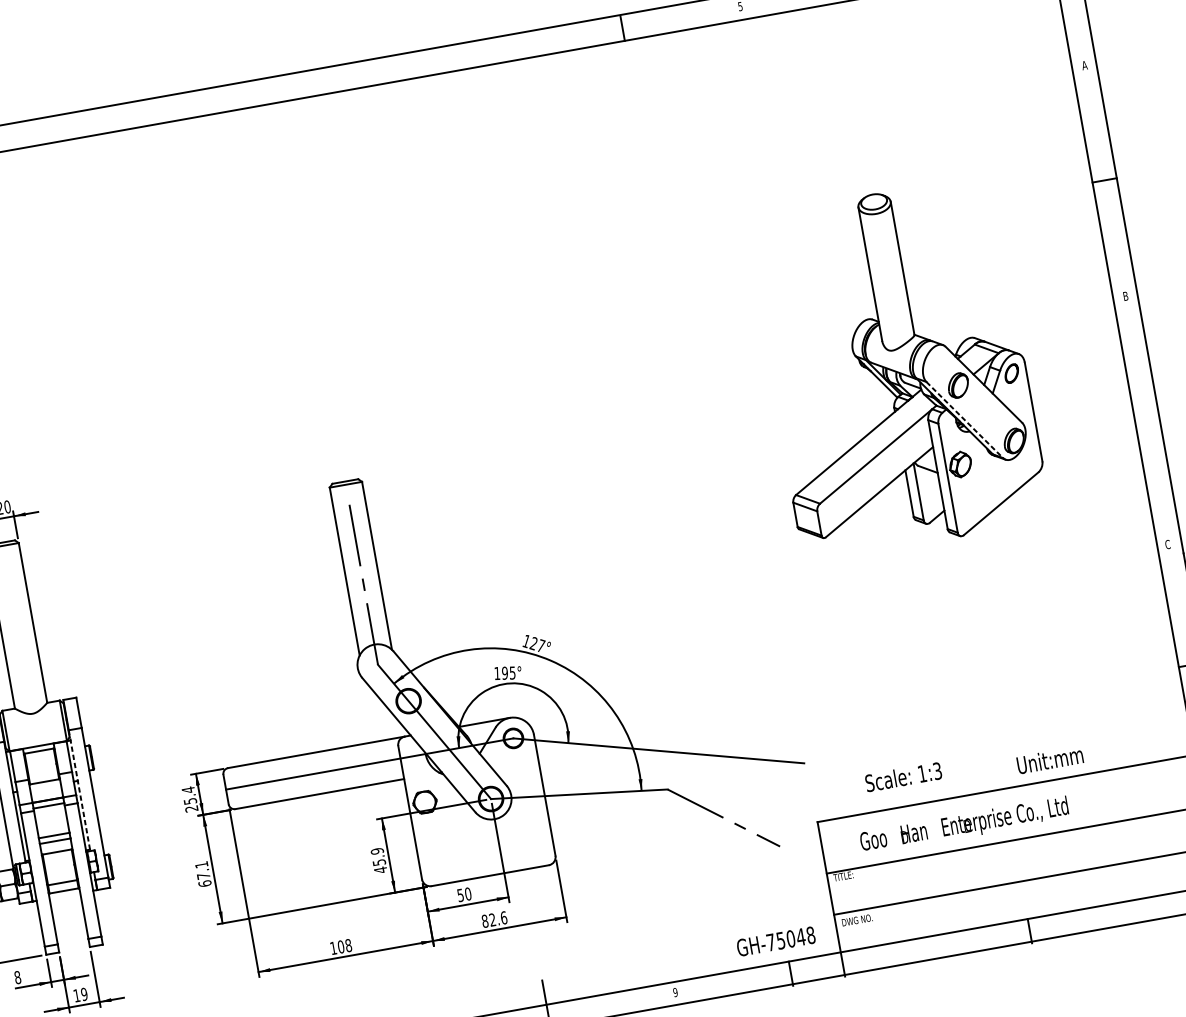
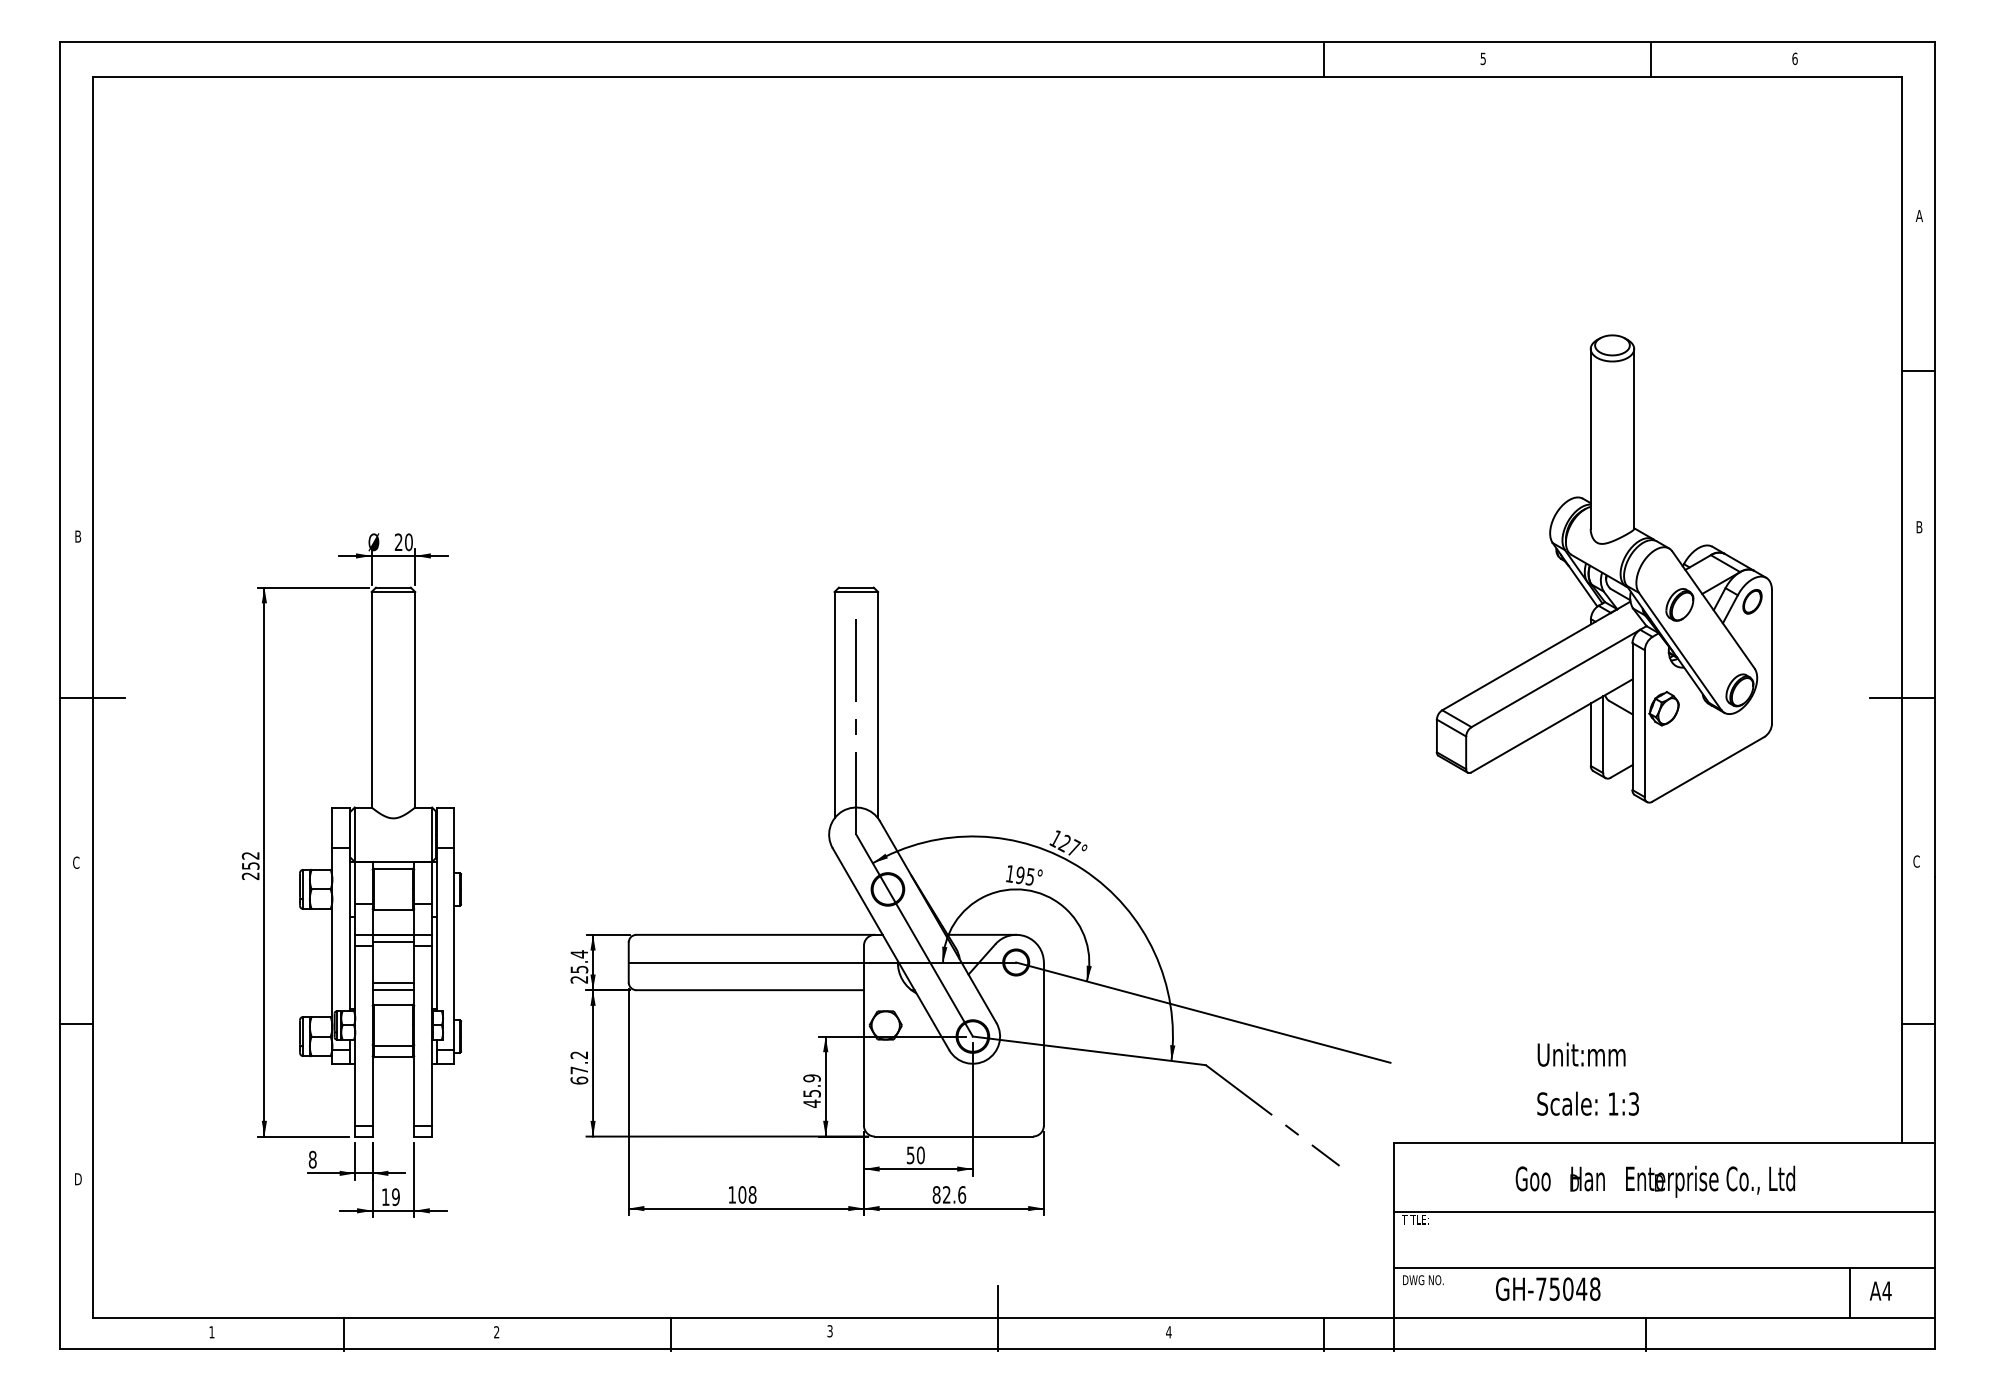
line: (965, 420) -> (1680, 651), dashed -> solid
line: (1135, 424) -> (1902, 697), added
text: (1050, 759) -> (1581, 1054), moved
text: (903, 776) -> (1587, 1103), moved
line: (80, 791) -> (437, 930), dashed -> solid
text: (964, 825) -> (1655, 1181), moved
text: (201, 865) -> (578, 1055), 67.1 -> 67.2
line: (1175, 872) -> (1850, 1292), added
text: (776, 941) -> (1548, 1288), moved
text: (675, 992) -> (1168, 1332), 9 -> 4

